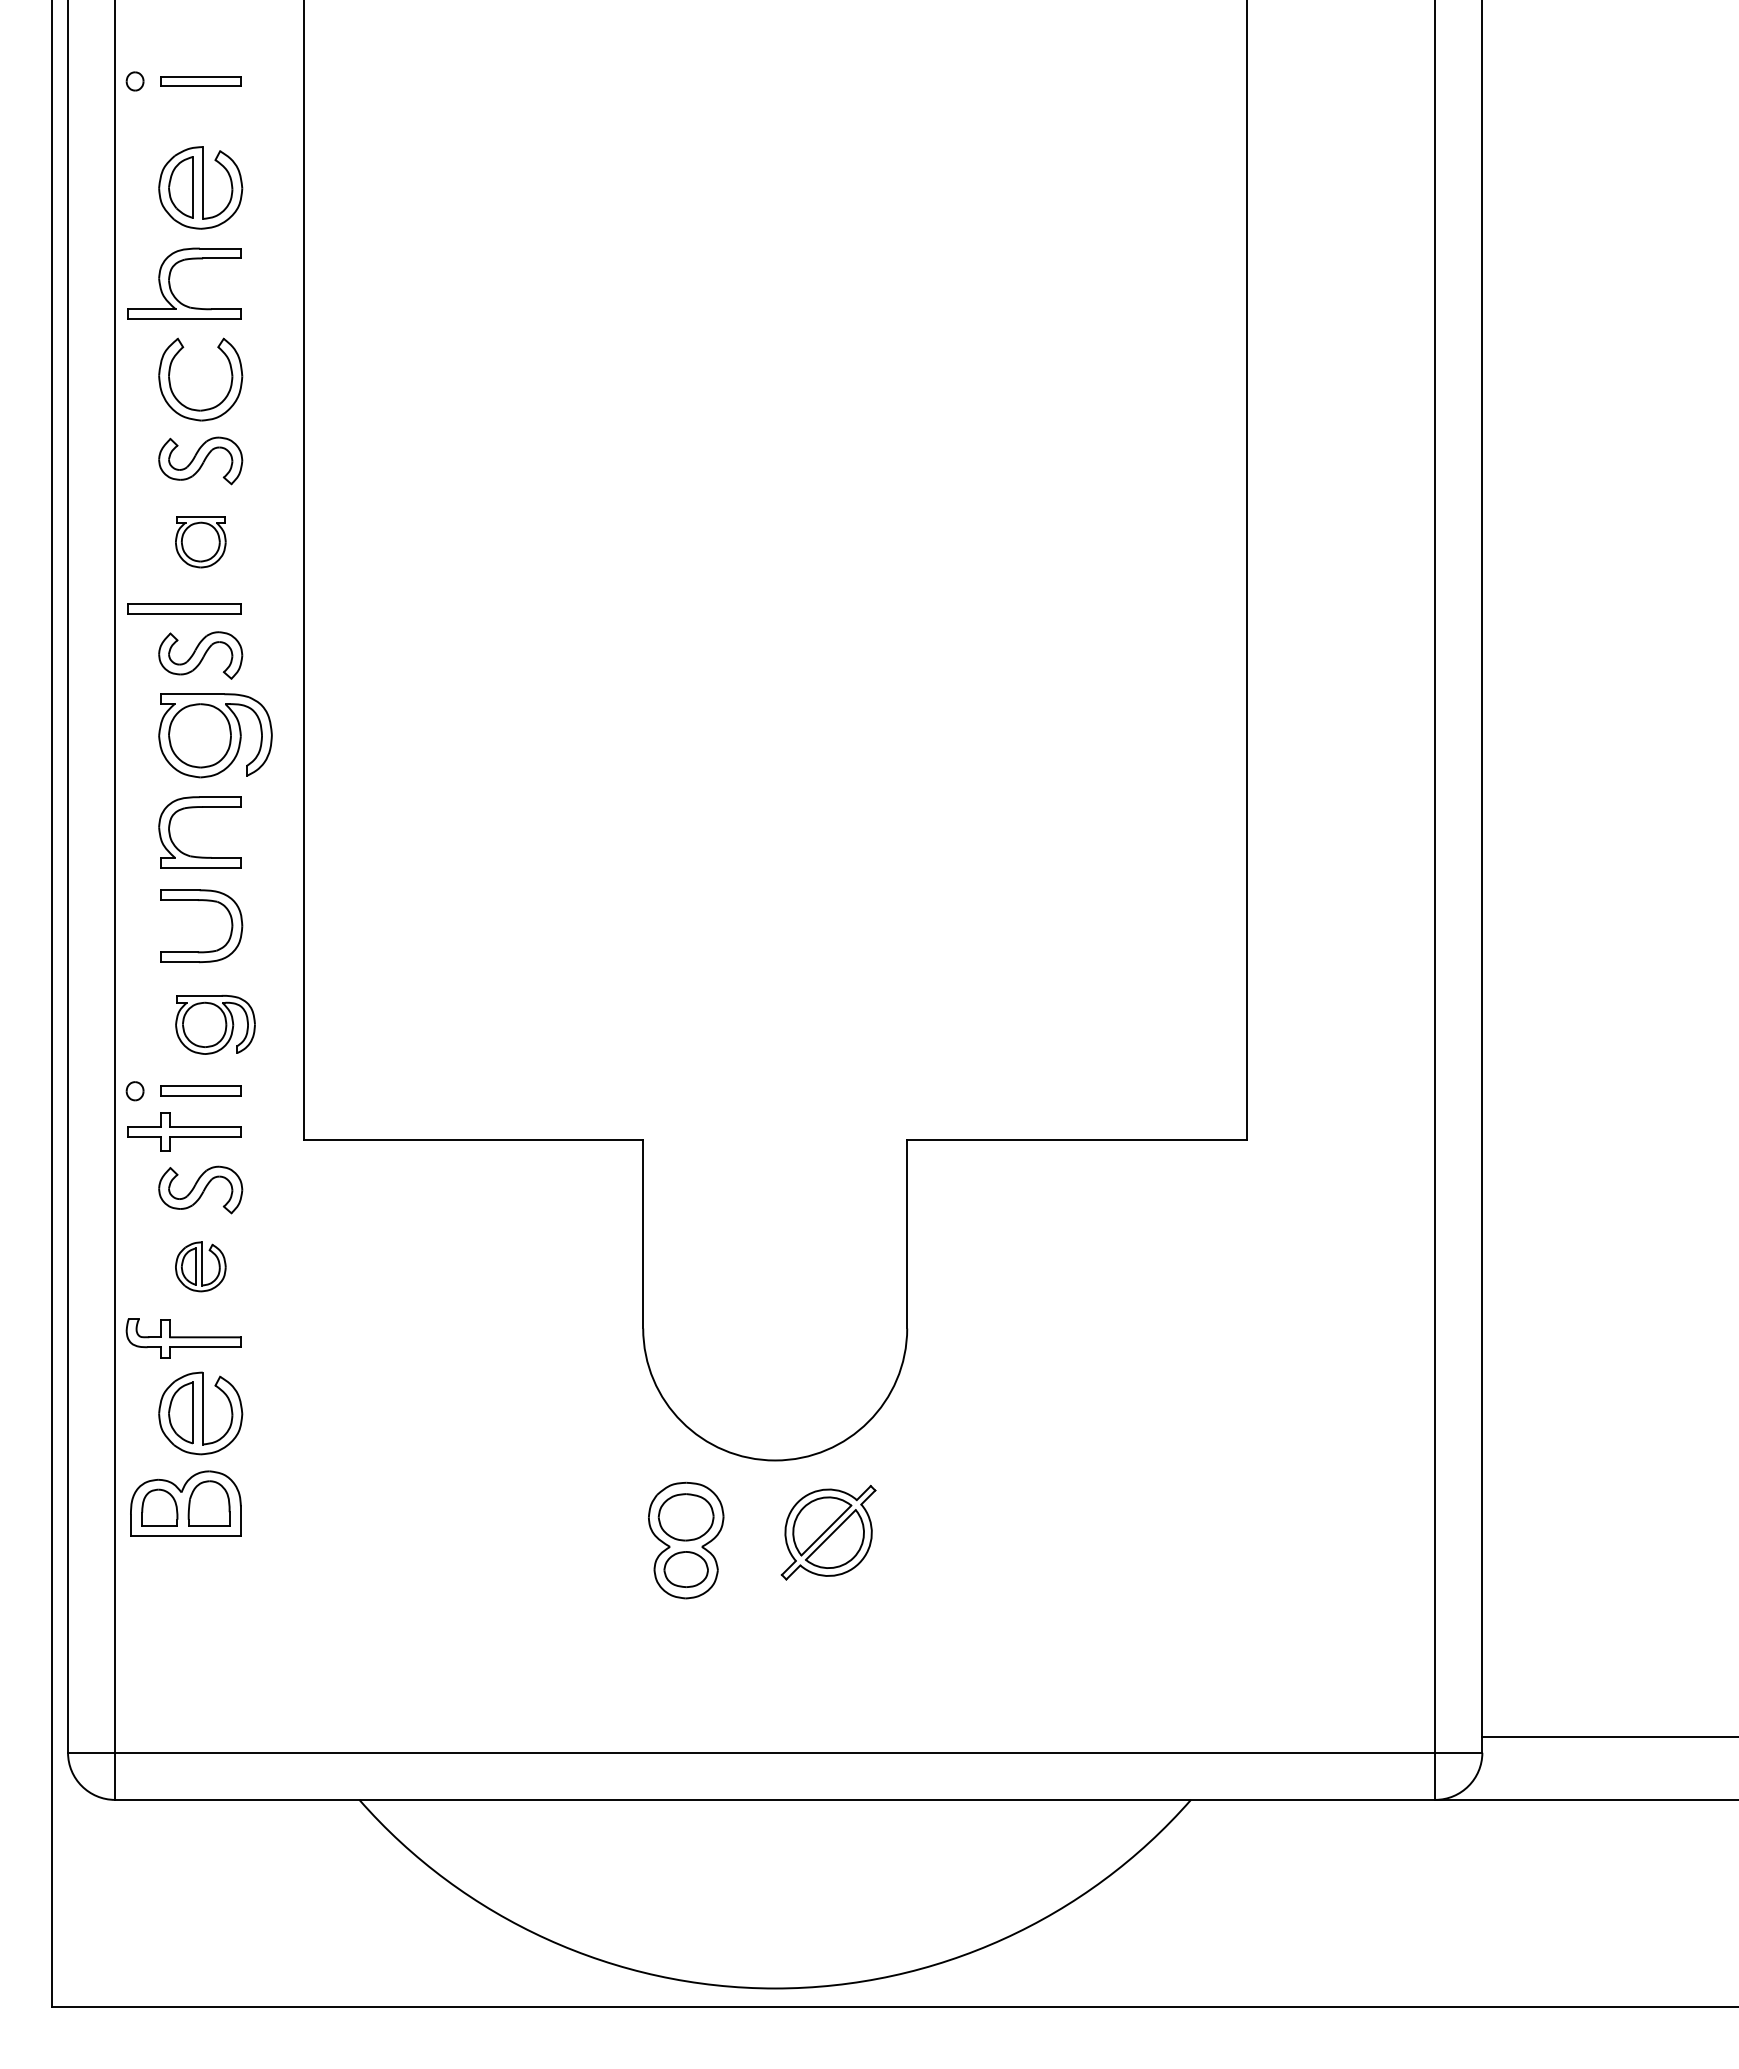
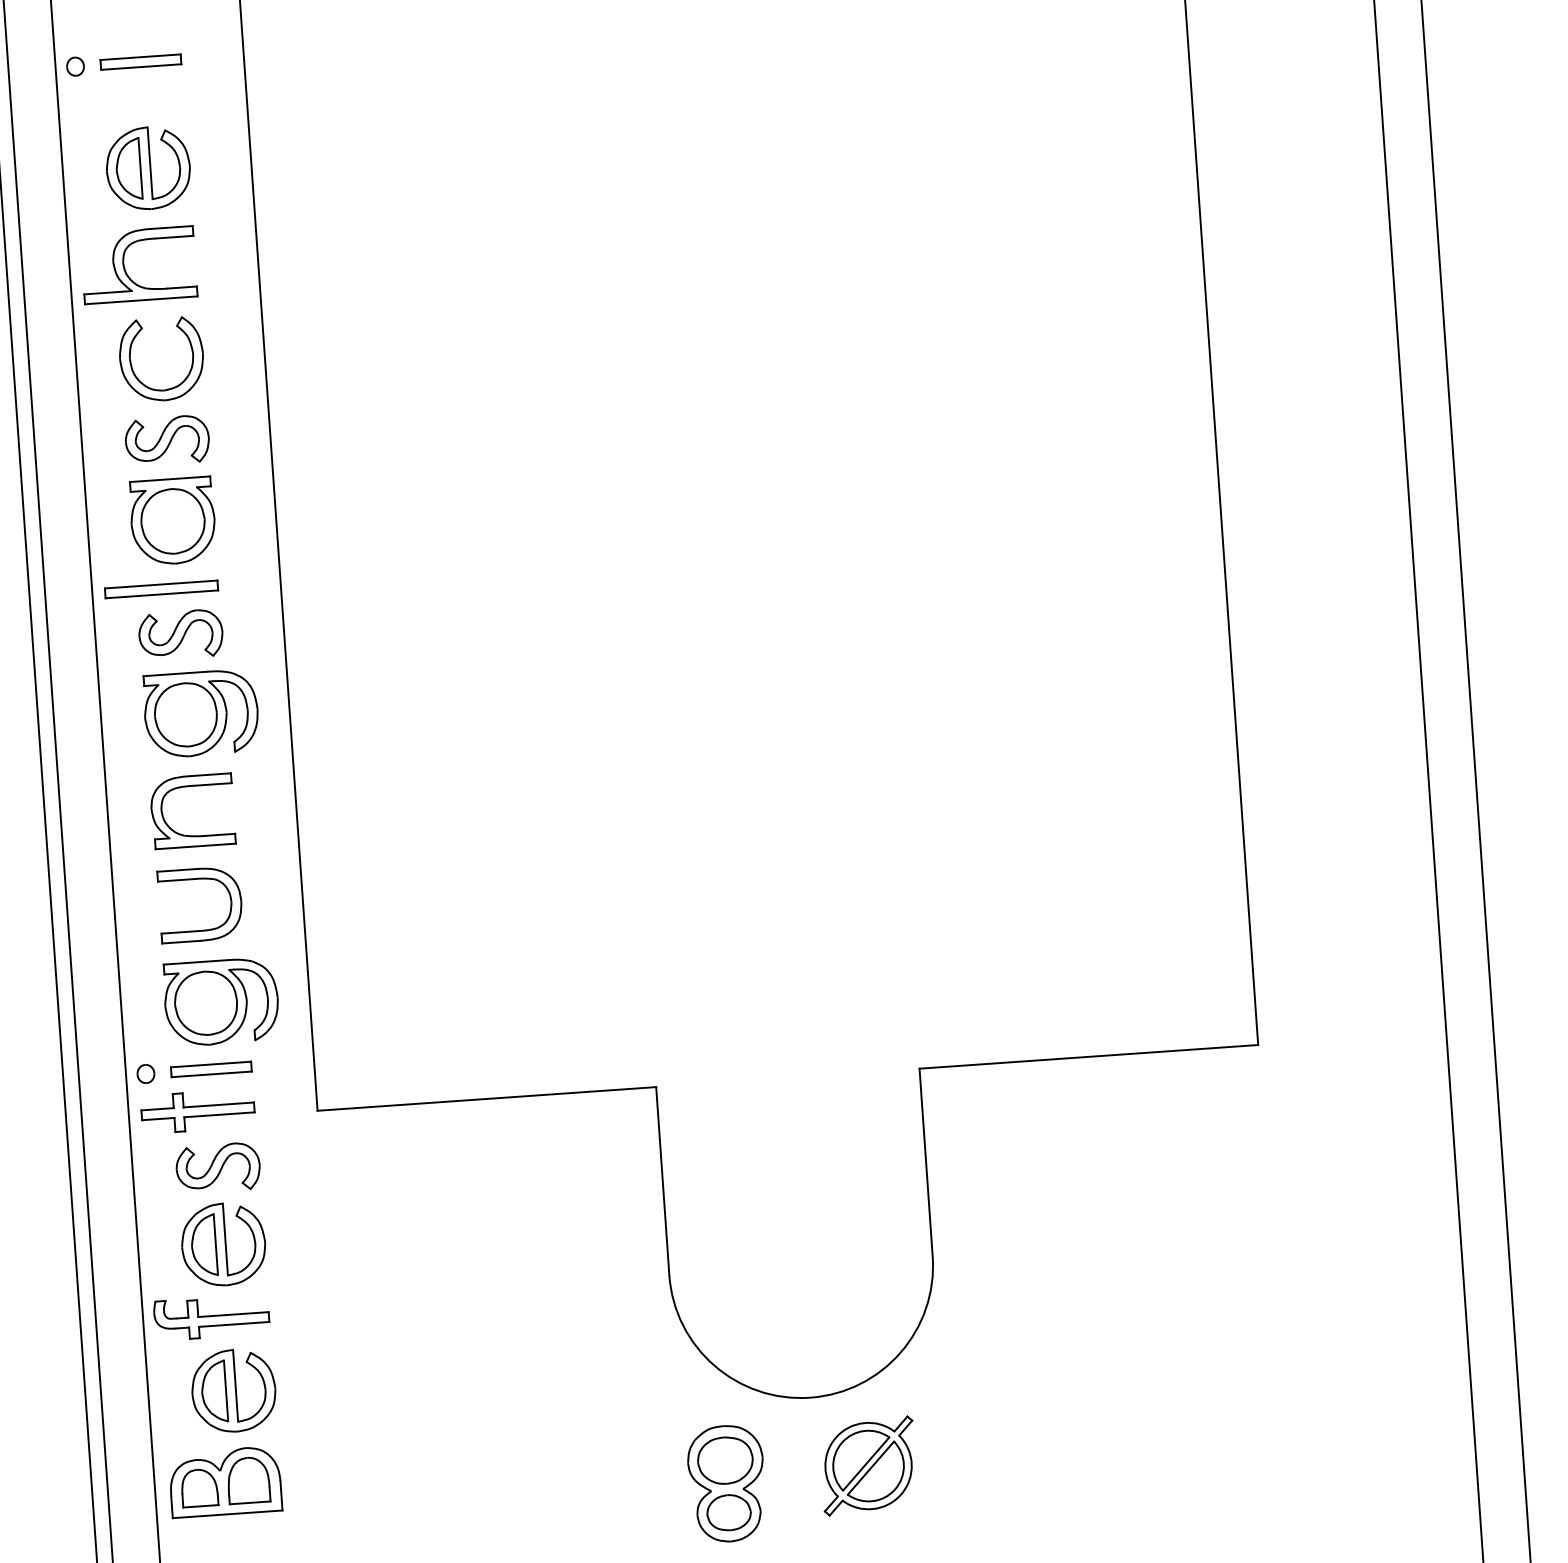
part: (200, 542) -> (172, 522), size x1.67
part: (215, 1024) -> (221, 1001), size x1.43
part: (200, 1266) -> (223, 1244), size x1.67

